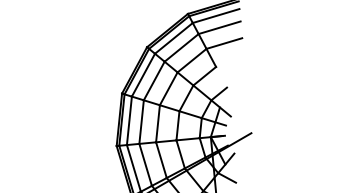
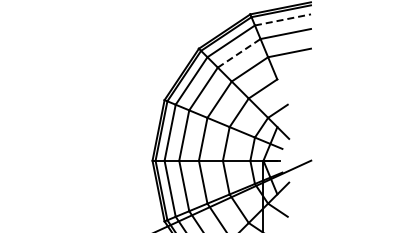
line: (215, 15) -> (282, 19), solid -> dashed
line: (181, 48) -> (239, 53), solid -> dashed

